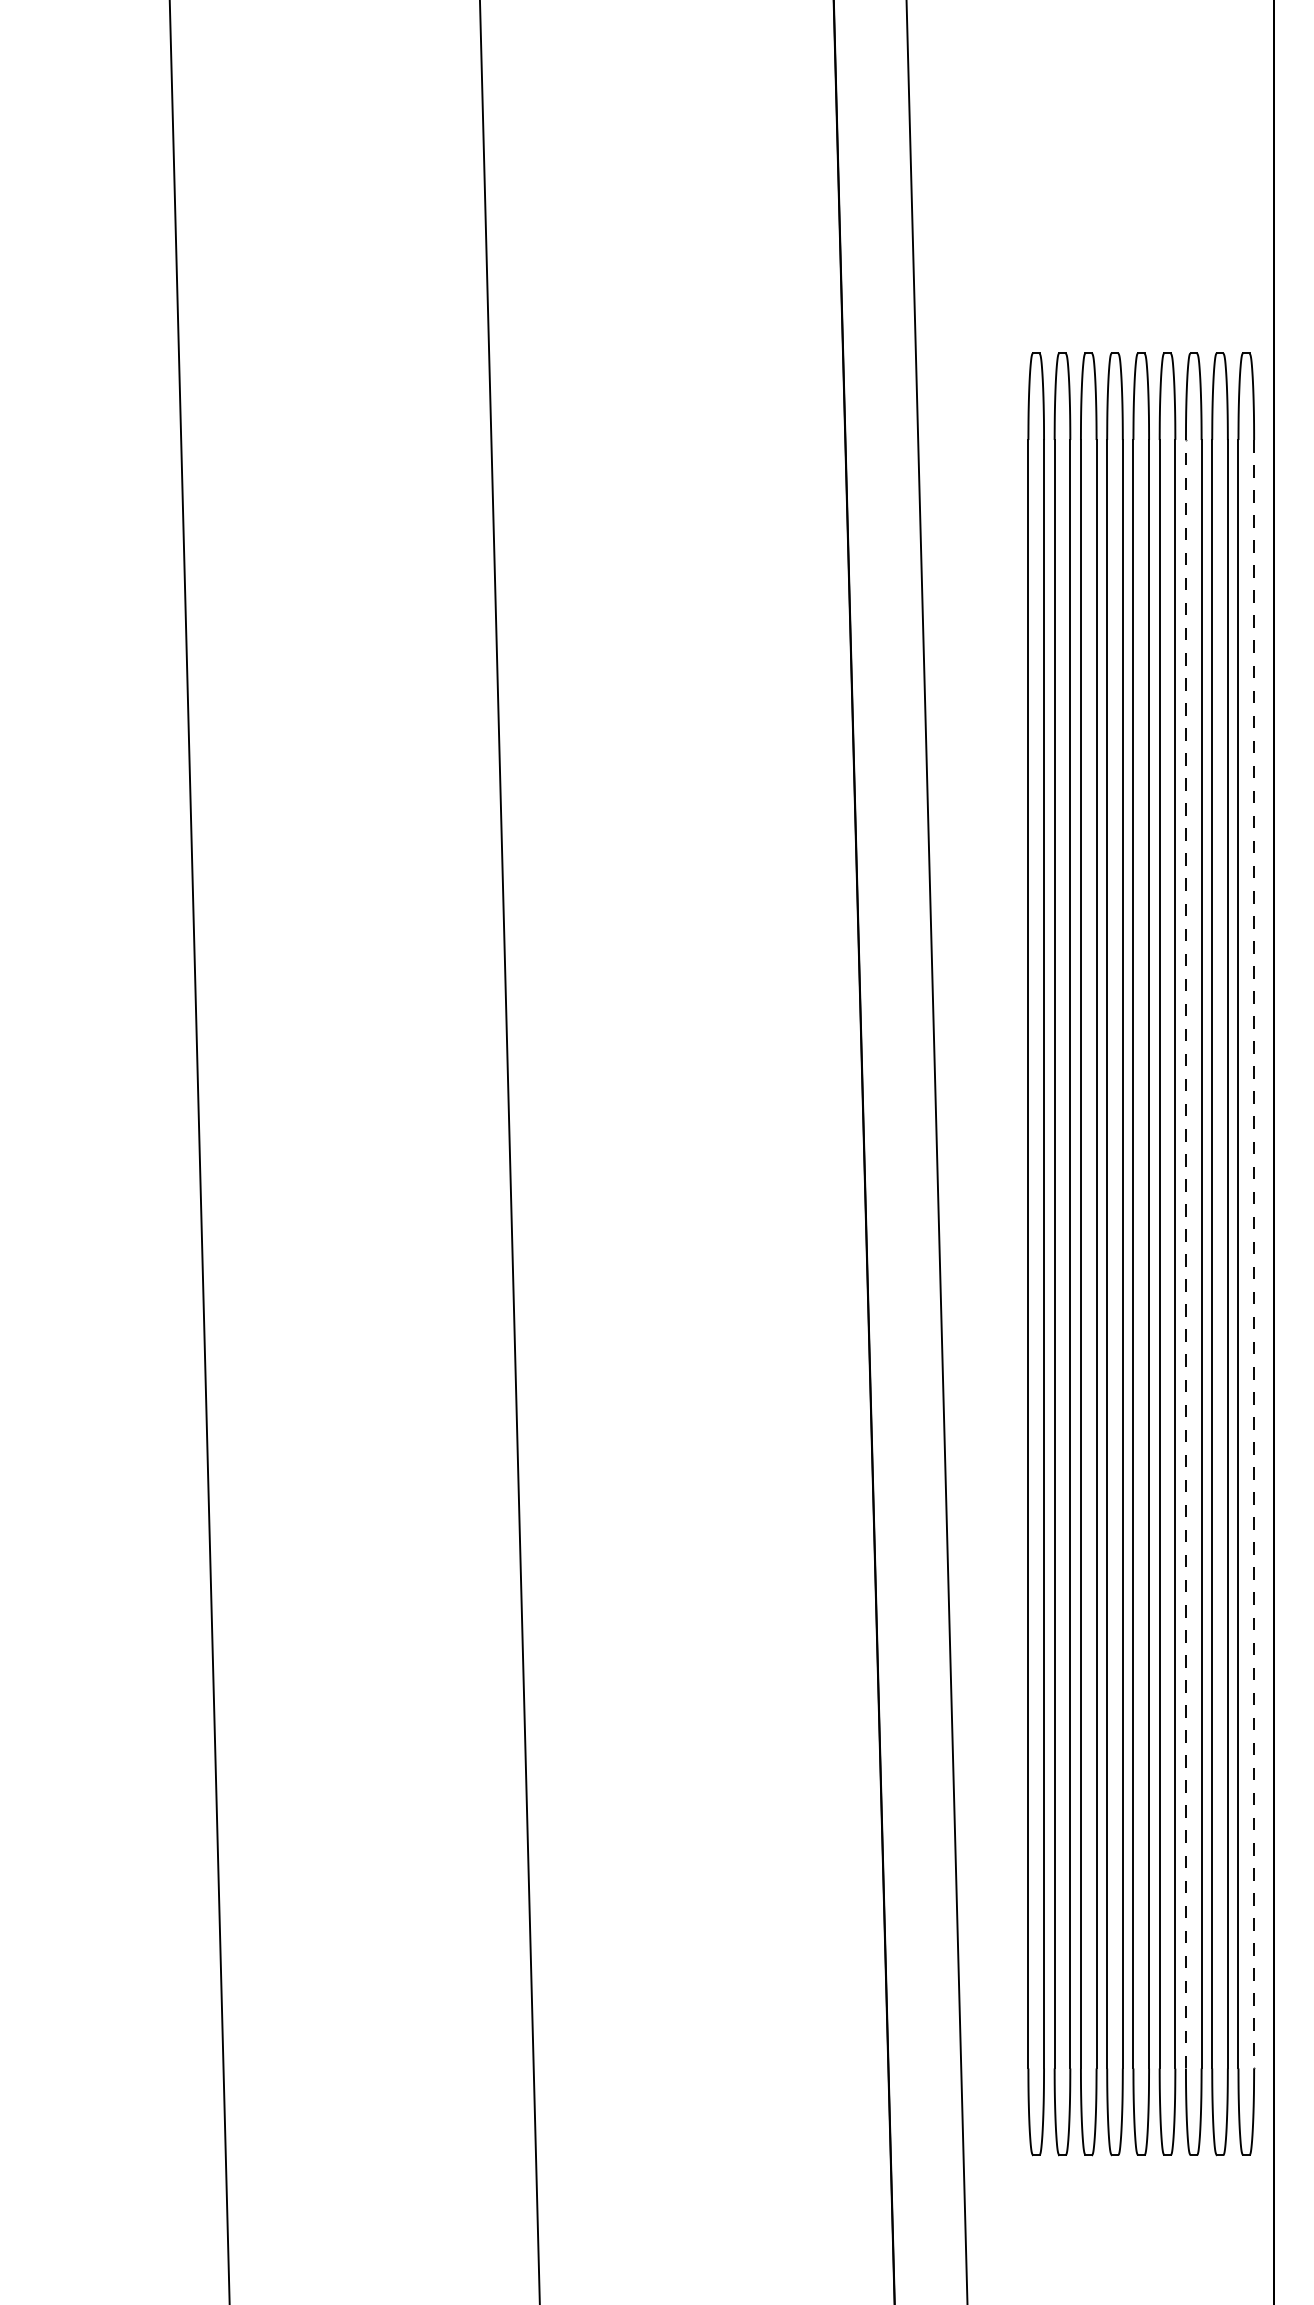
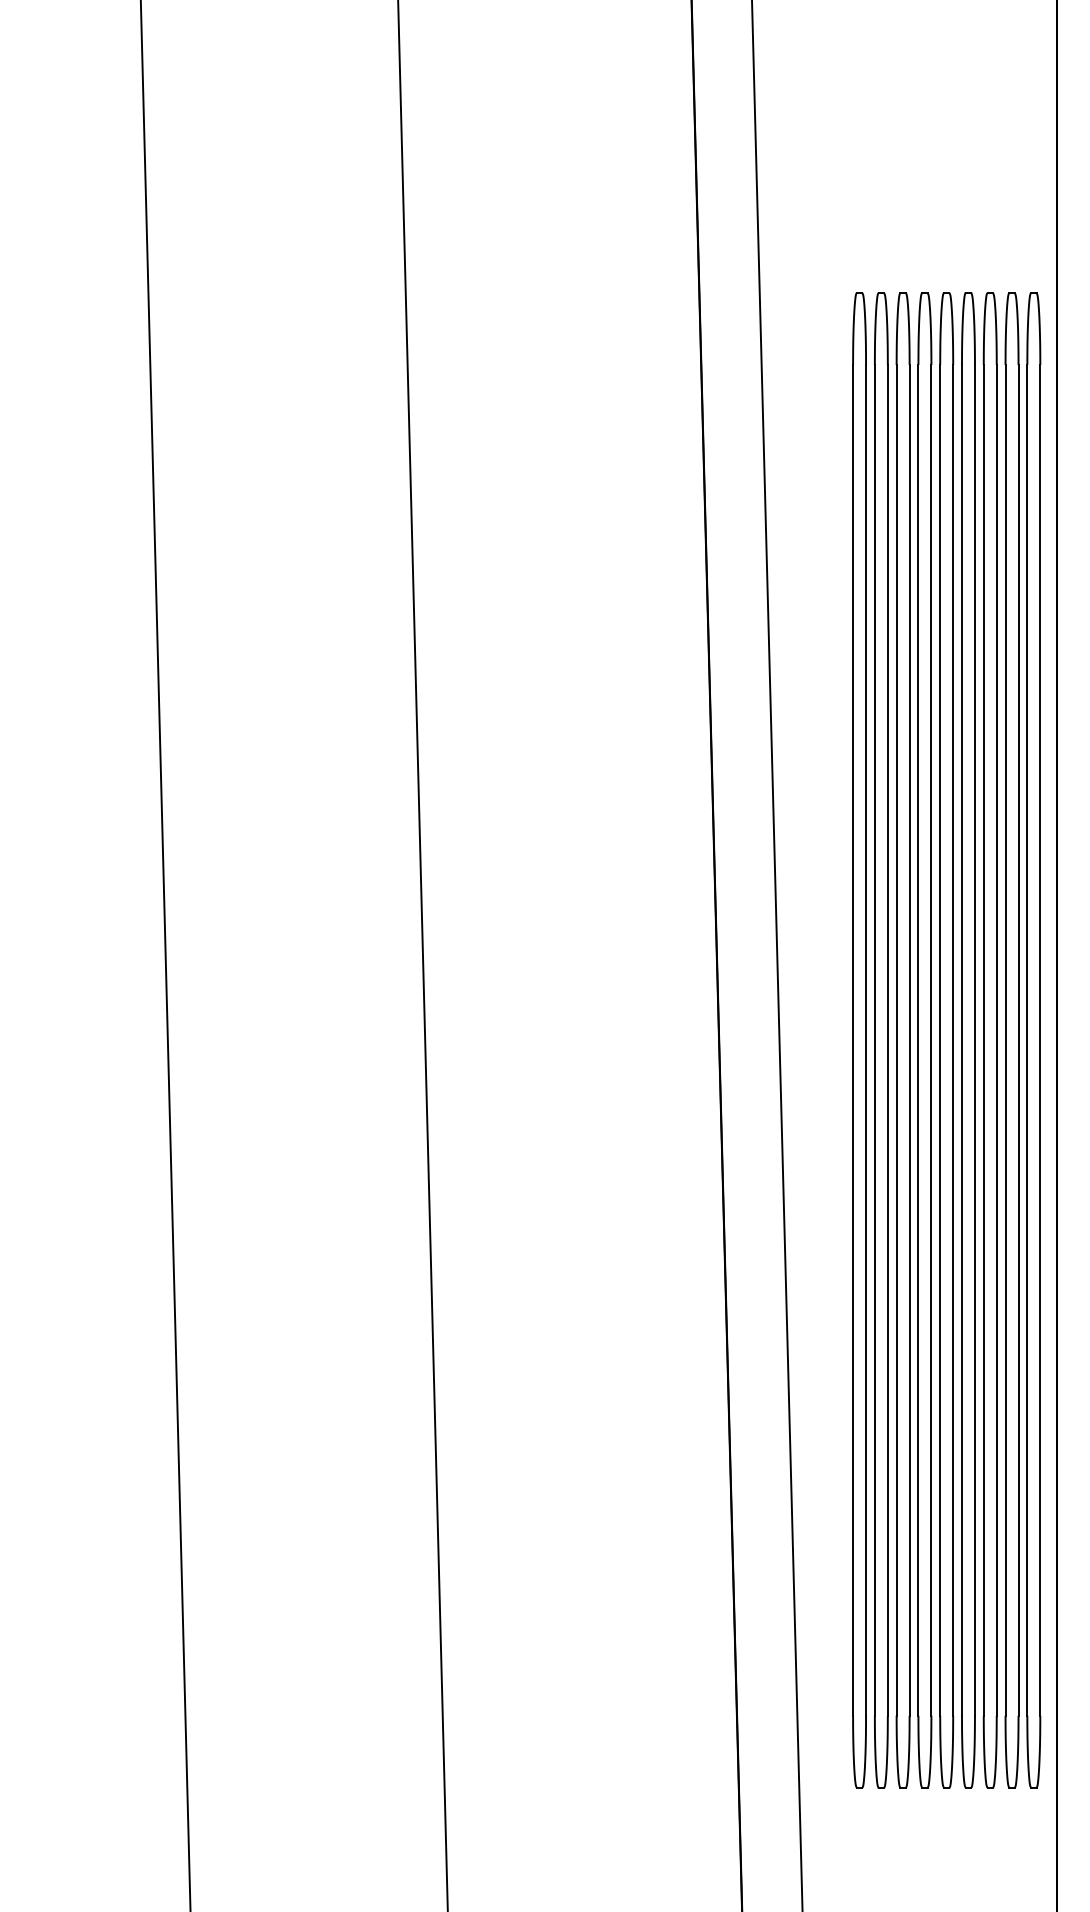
line: (1185, 1253) -> (983, 1039), dashed -> solid
line: (1254, 1254) -> (1040, 1040), dashed -> solid

